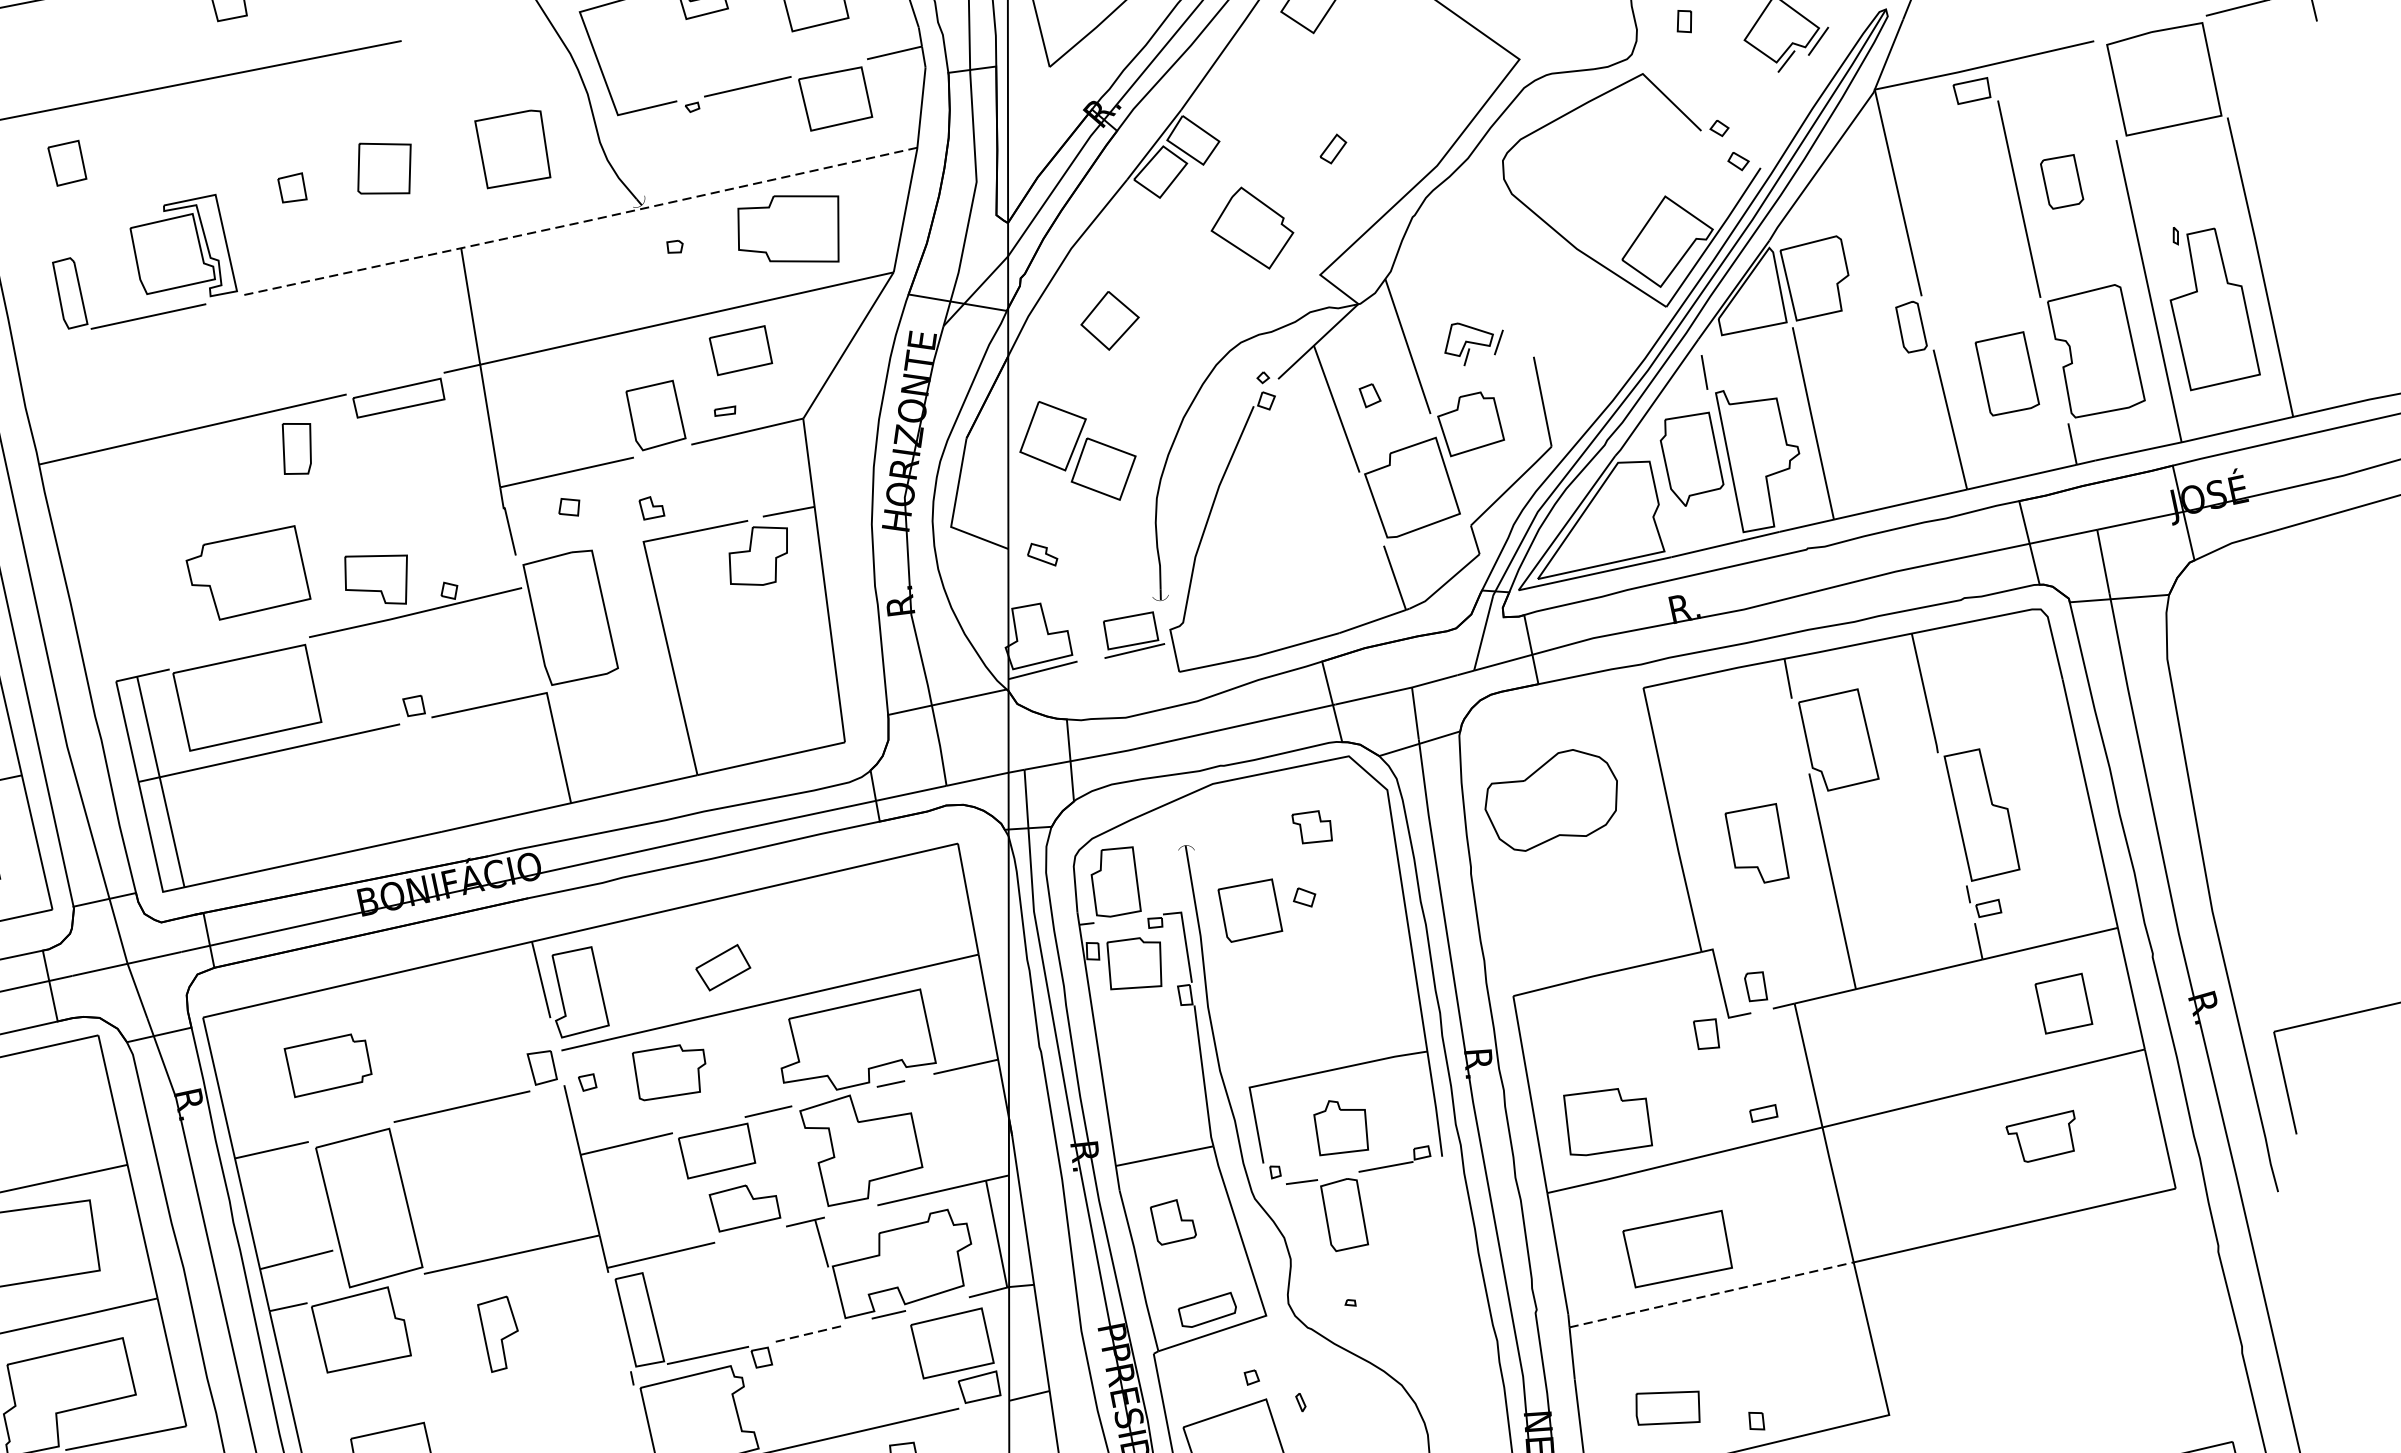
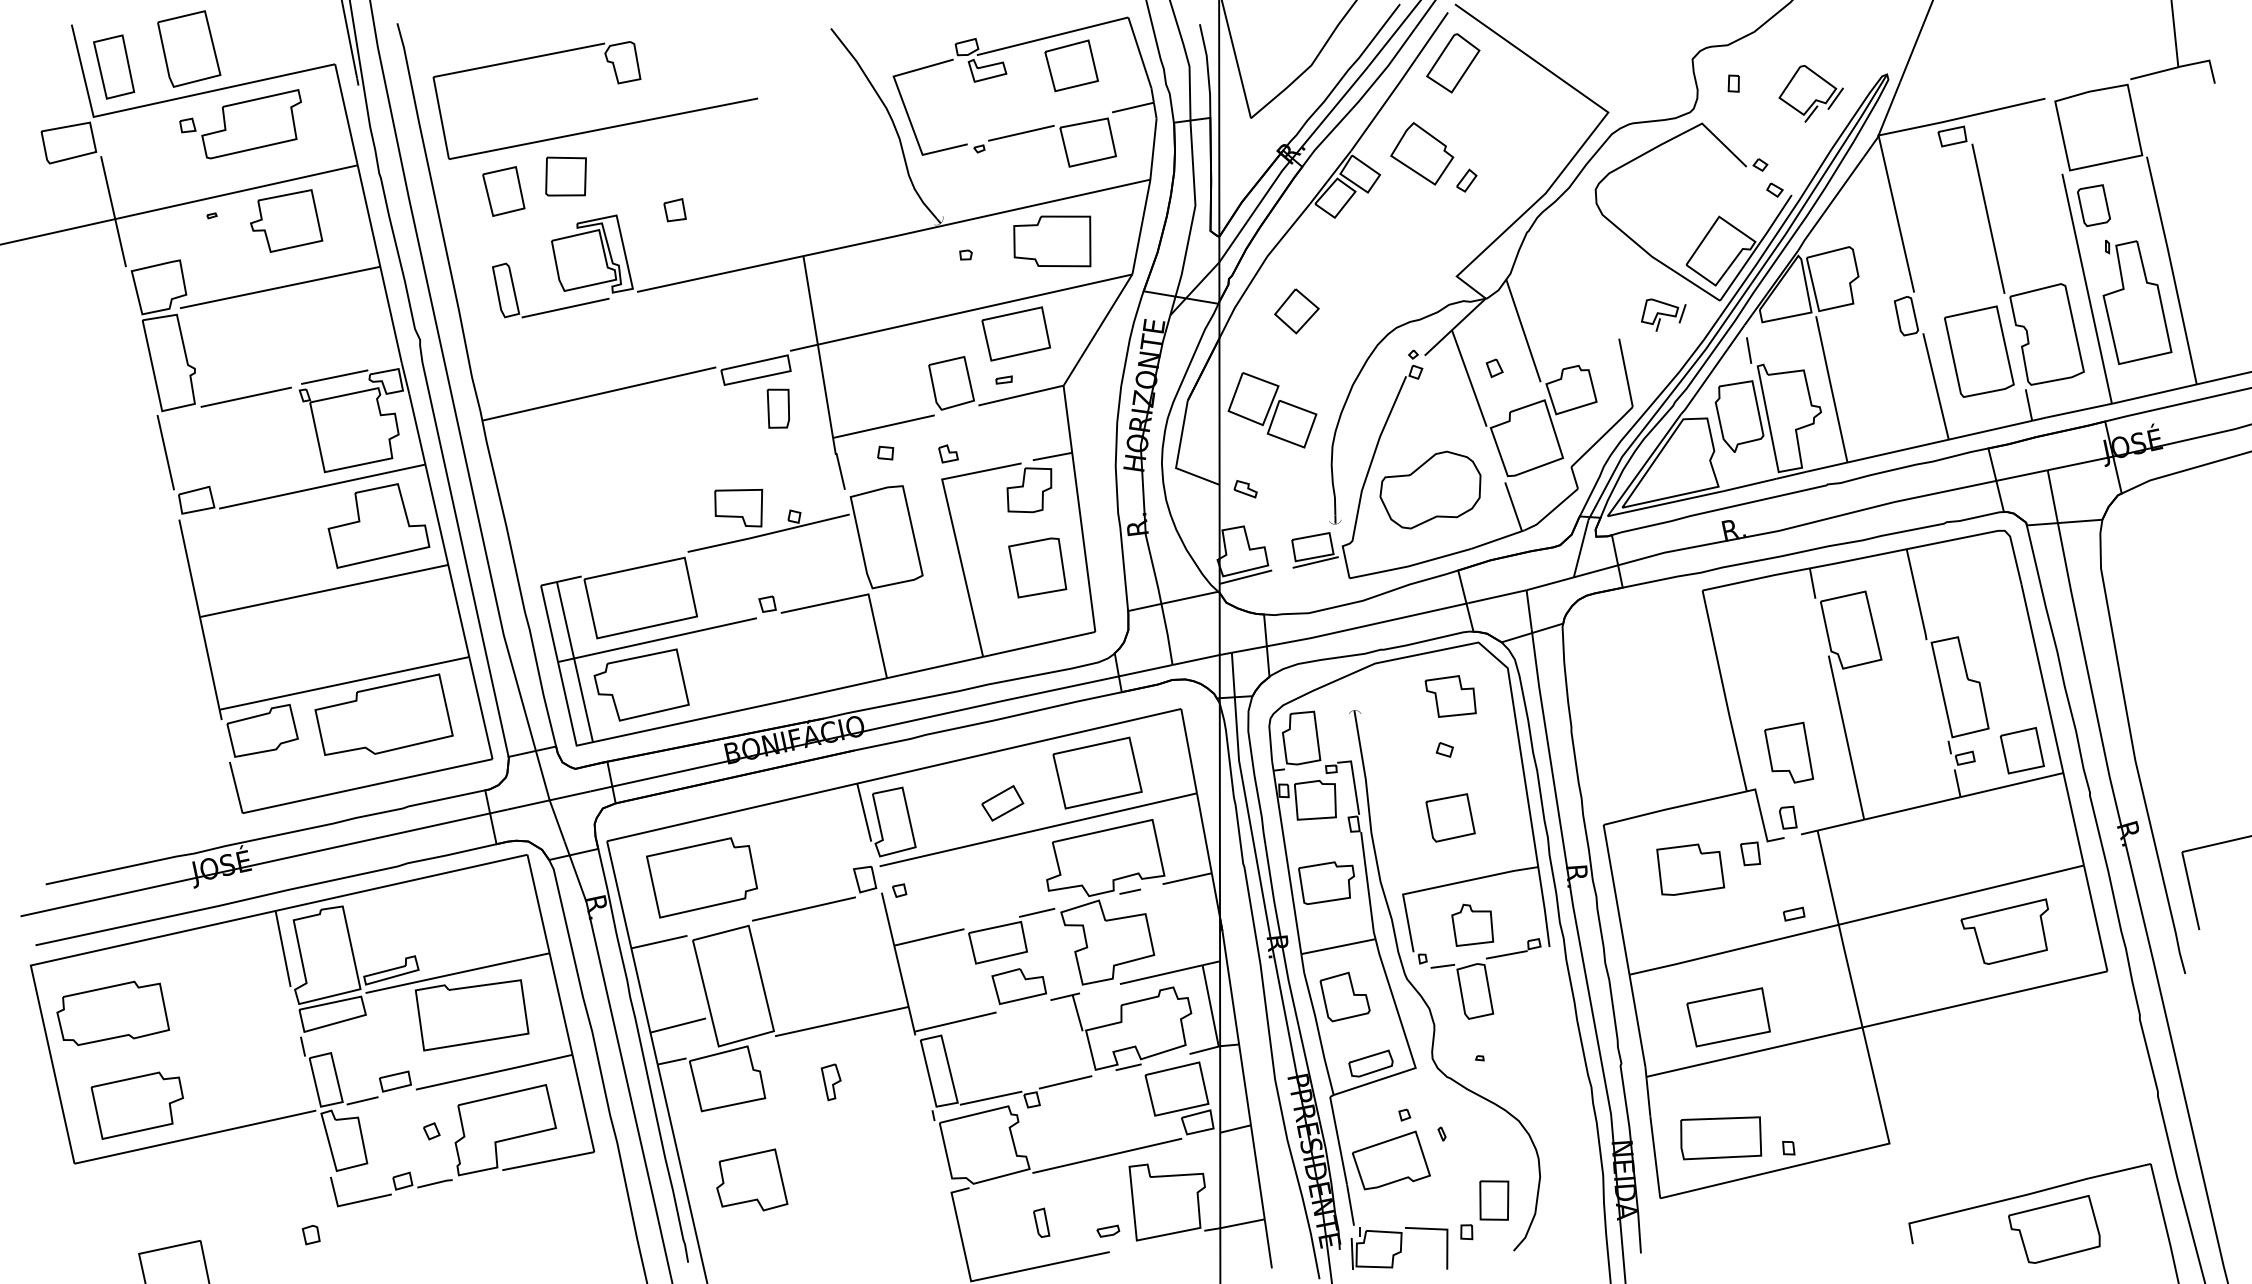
part: (512, 148) -> (1037, 567), moved
part: (66, 163) -> (503, 191), size x1.43
part: (383, 168) -> (565, 176), moved
part: (2061, 181) -> (2093, 205), moved
line: (579, 222) -> (893, 236), dashed -> solid
part: (1252, 227) -> (1422, 153), moved
part: (1473, 343) -> (1663, 314), moved
part: (740, 349) -> (1015, 333), size x1.43
part: (2007, 373) -> (1979, 351), size x1.43
part: (295, 448) -> (777, 408), moved
part: (248, 572) -> (641, 684), moved
part: (1551, 799) -> (1430, 489), moved
part: (1311, 827) -> (1450, 696), size x1.67
part: (1757, 843) -> (1789, 752), moved
part: (1250, 910) -> (1450, 817), moved
part: (847, 927) -> (1097, 772), added
part: (2062, 1003) -> (2021, 750), moved
part: (328, 1065) -> (702, 877), size x1.67
part: (669, 1071) -> (1326, 882), moved
part: (1607, 1121) -> (1690, 869), moved
part: (2040, 1136) -> (2004, 931), size x1.67
part: (1172, 1221) -> (1344, 996), size x1.43
line: (1711, 1295) -> (1754, 1052), dashed -> solid
part: (496, 1334) -> (830, 1082), size x0.62
line: (805, 1334) -> (1065, 1082), dashed -> solid
part: (1668, 1408) -> (1721, 1138), size x1.67

